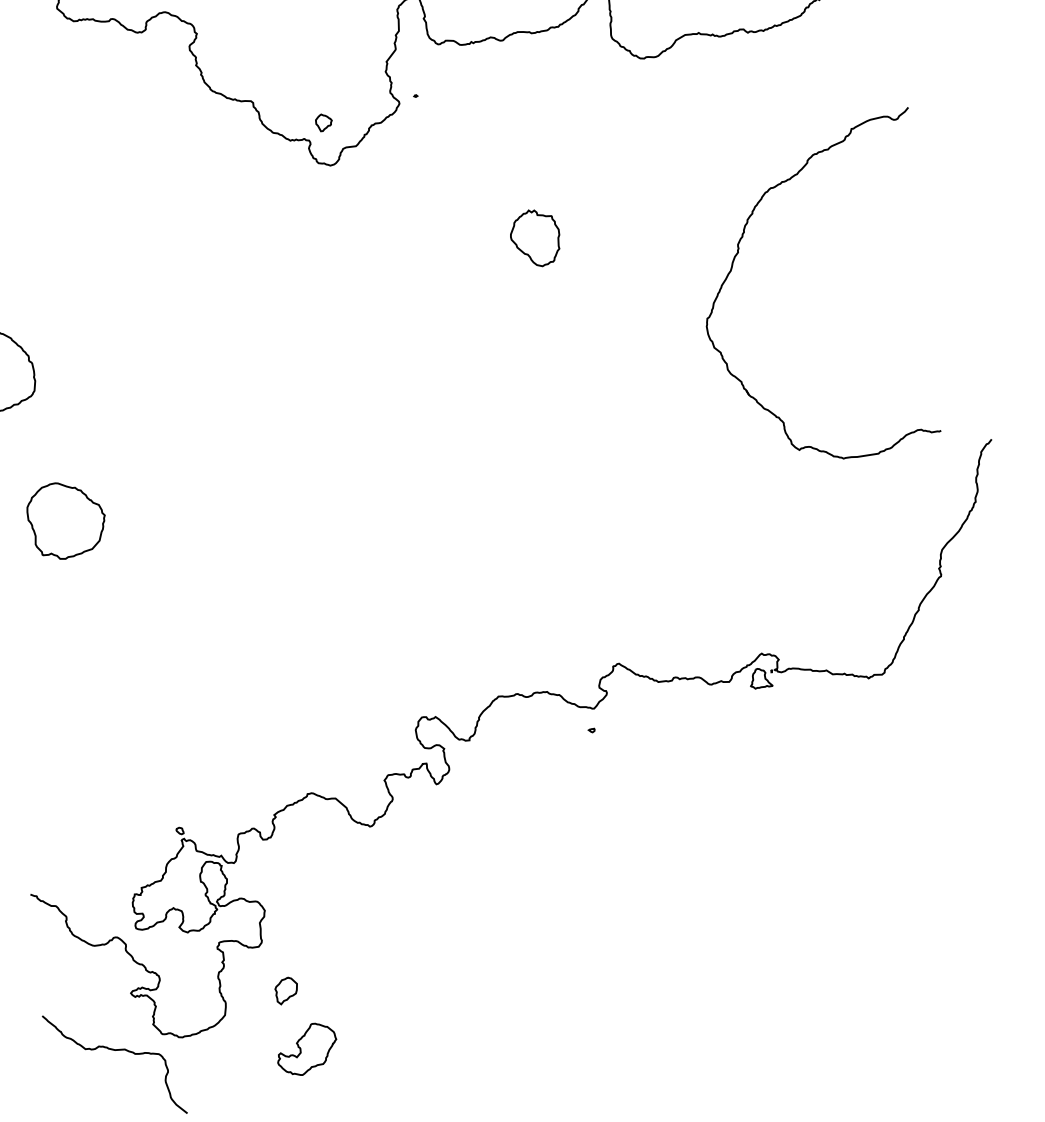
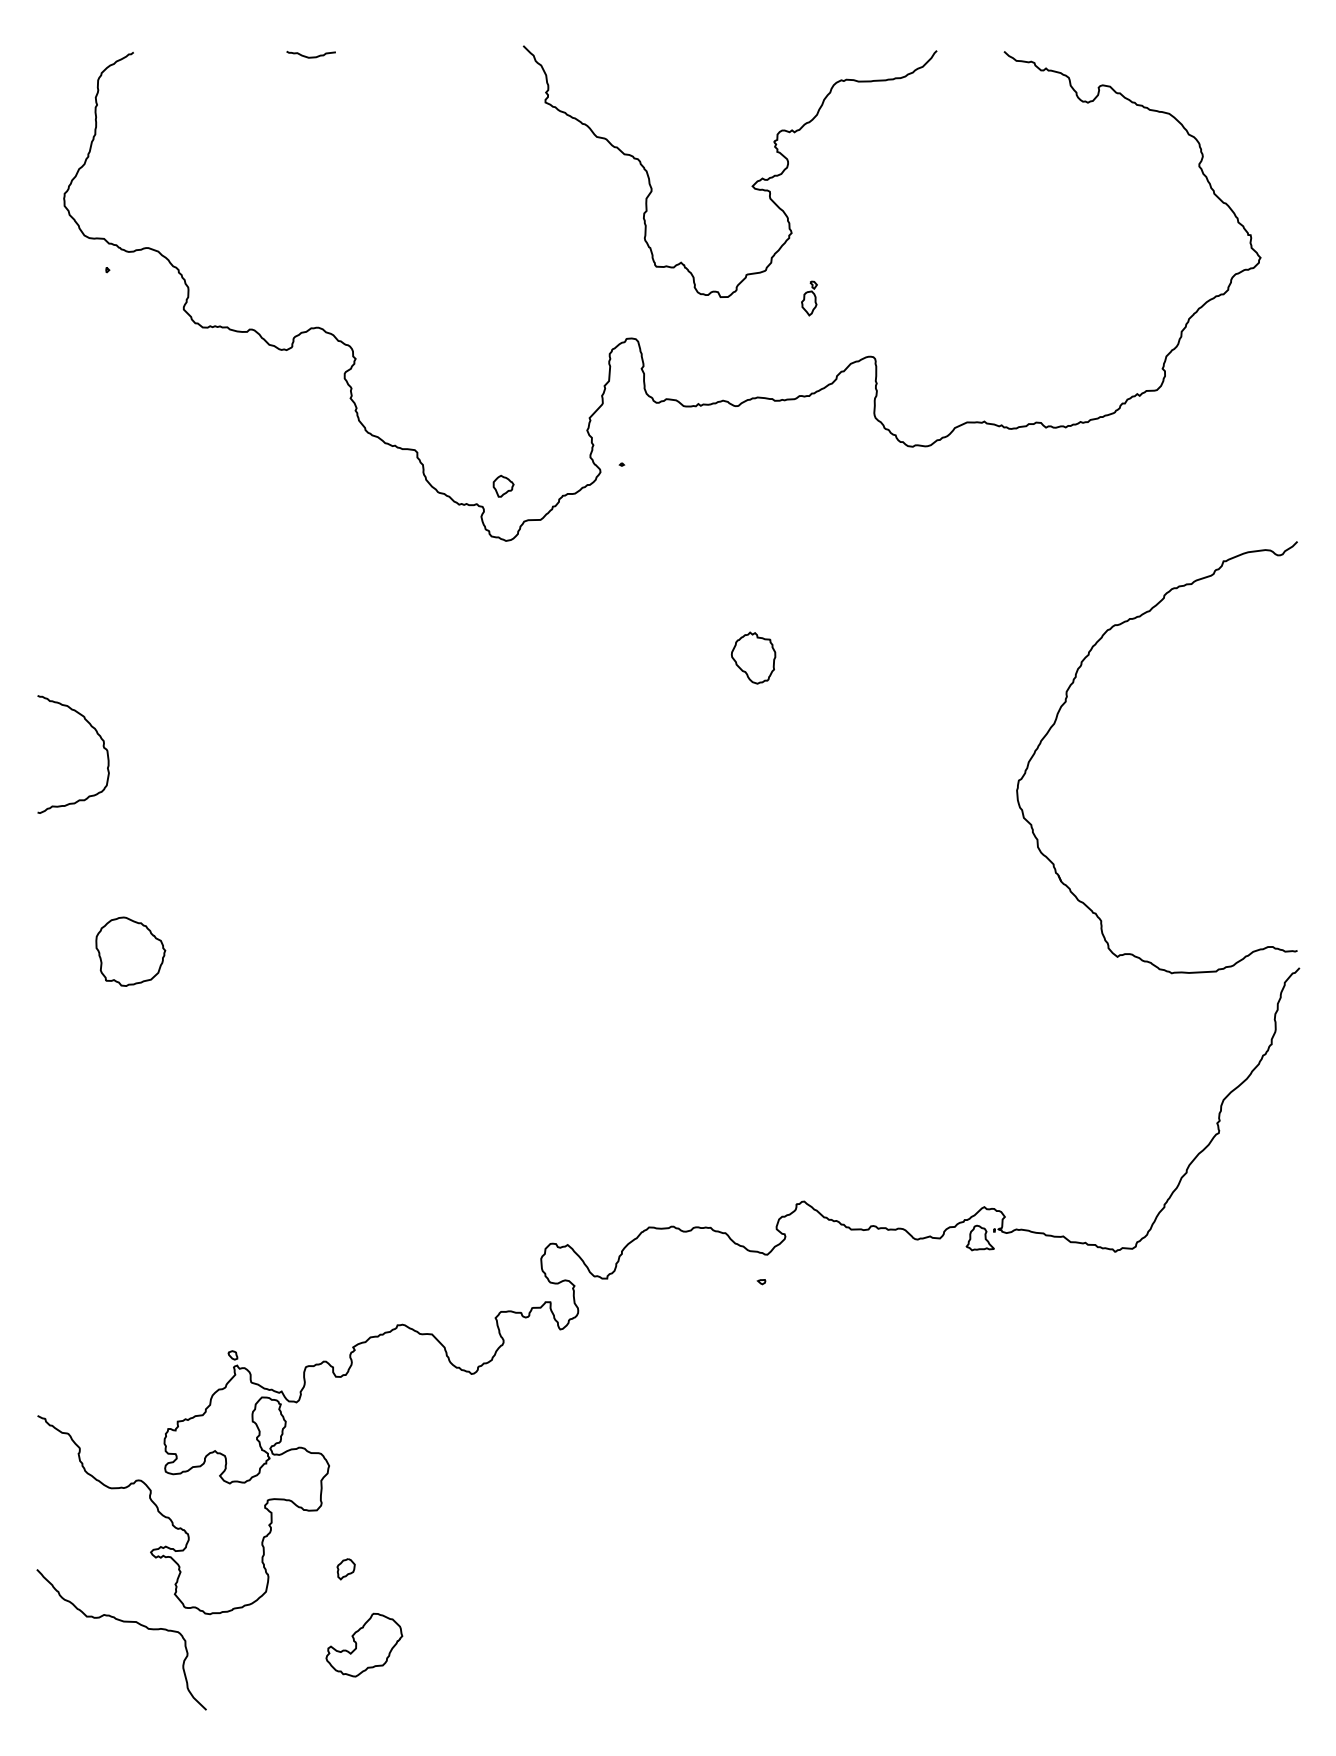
part: (535, 237) -> (753, 657), size x0.71
part: (738, 253) -> (1066, 702), moved
part: (66, 520) -> (130, 951), size x0.71
part: (286, 991) -> (345, 1569), size x0.62

